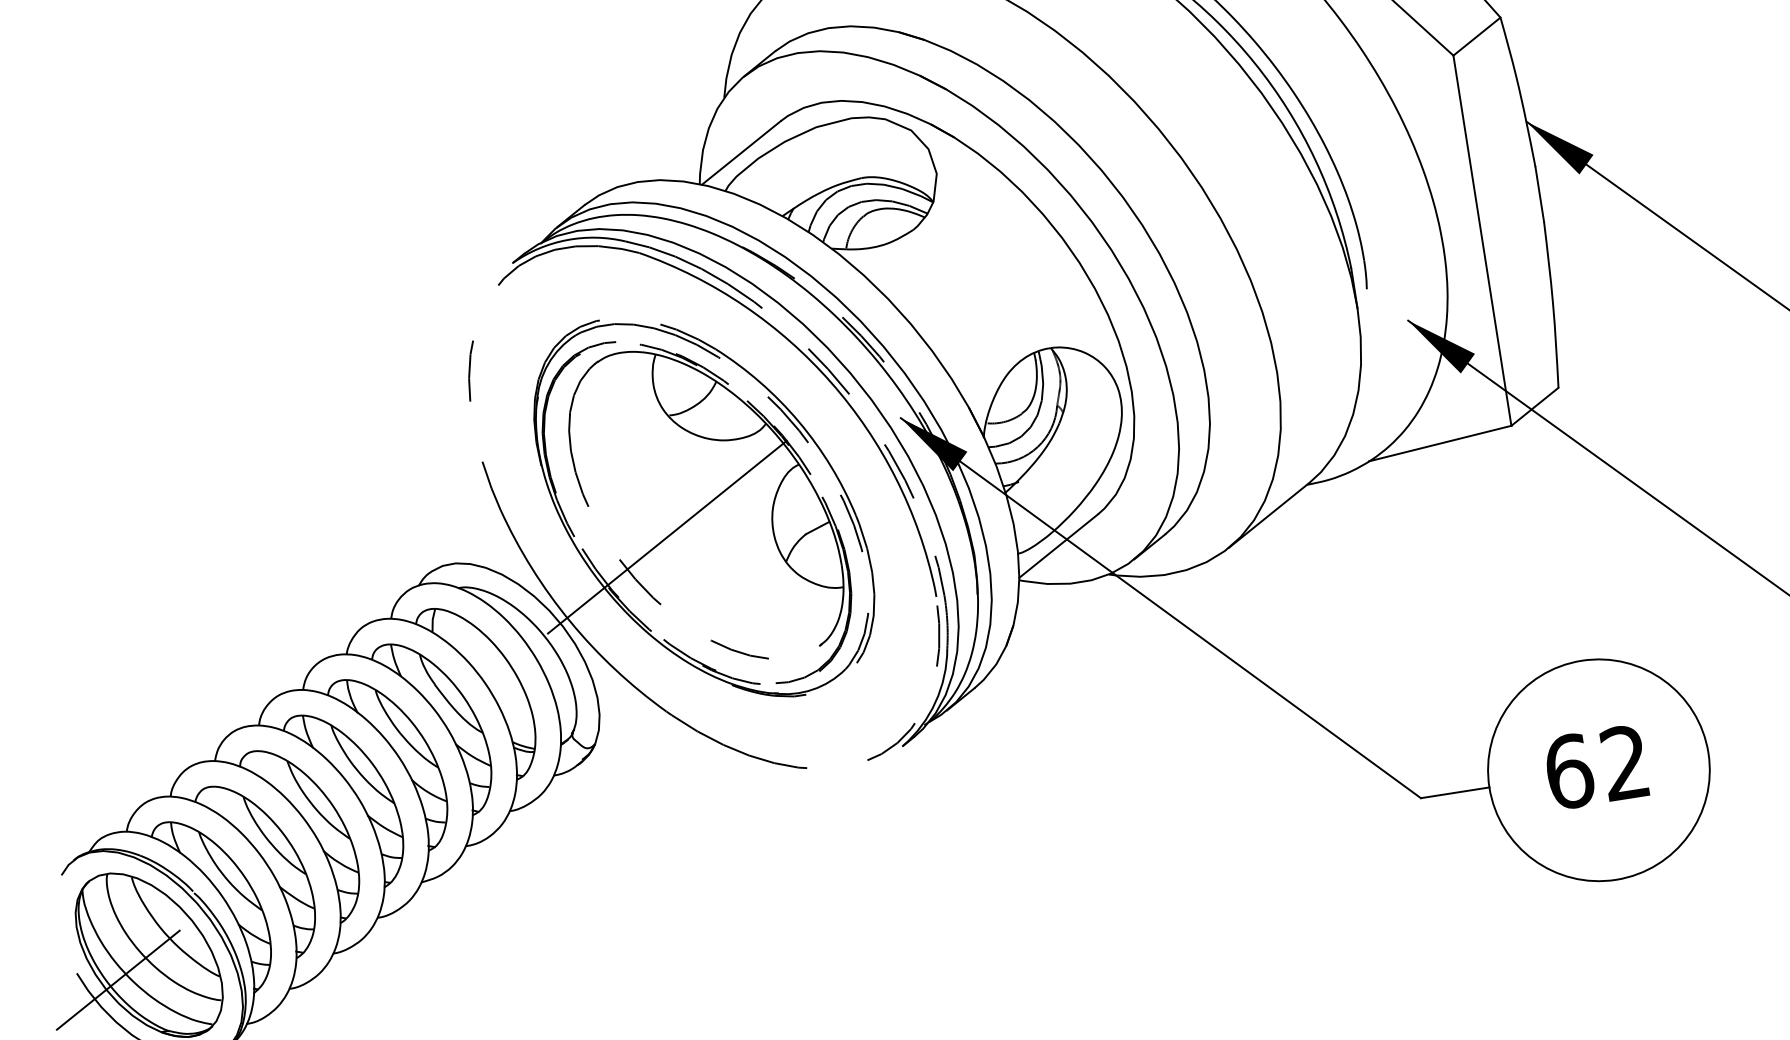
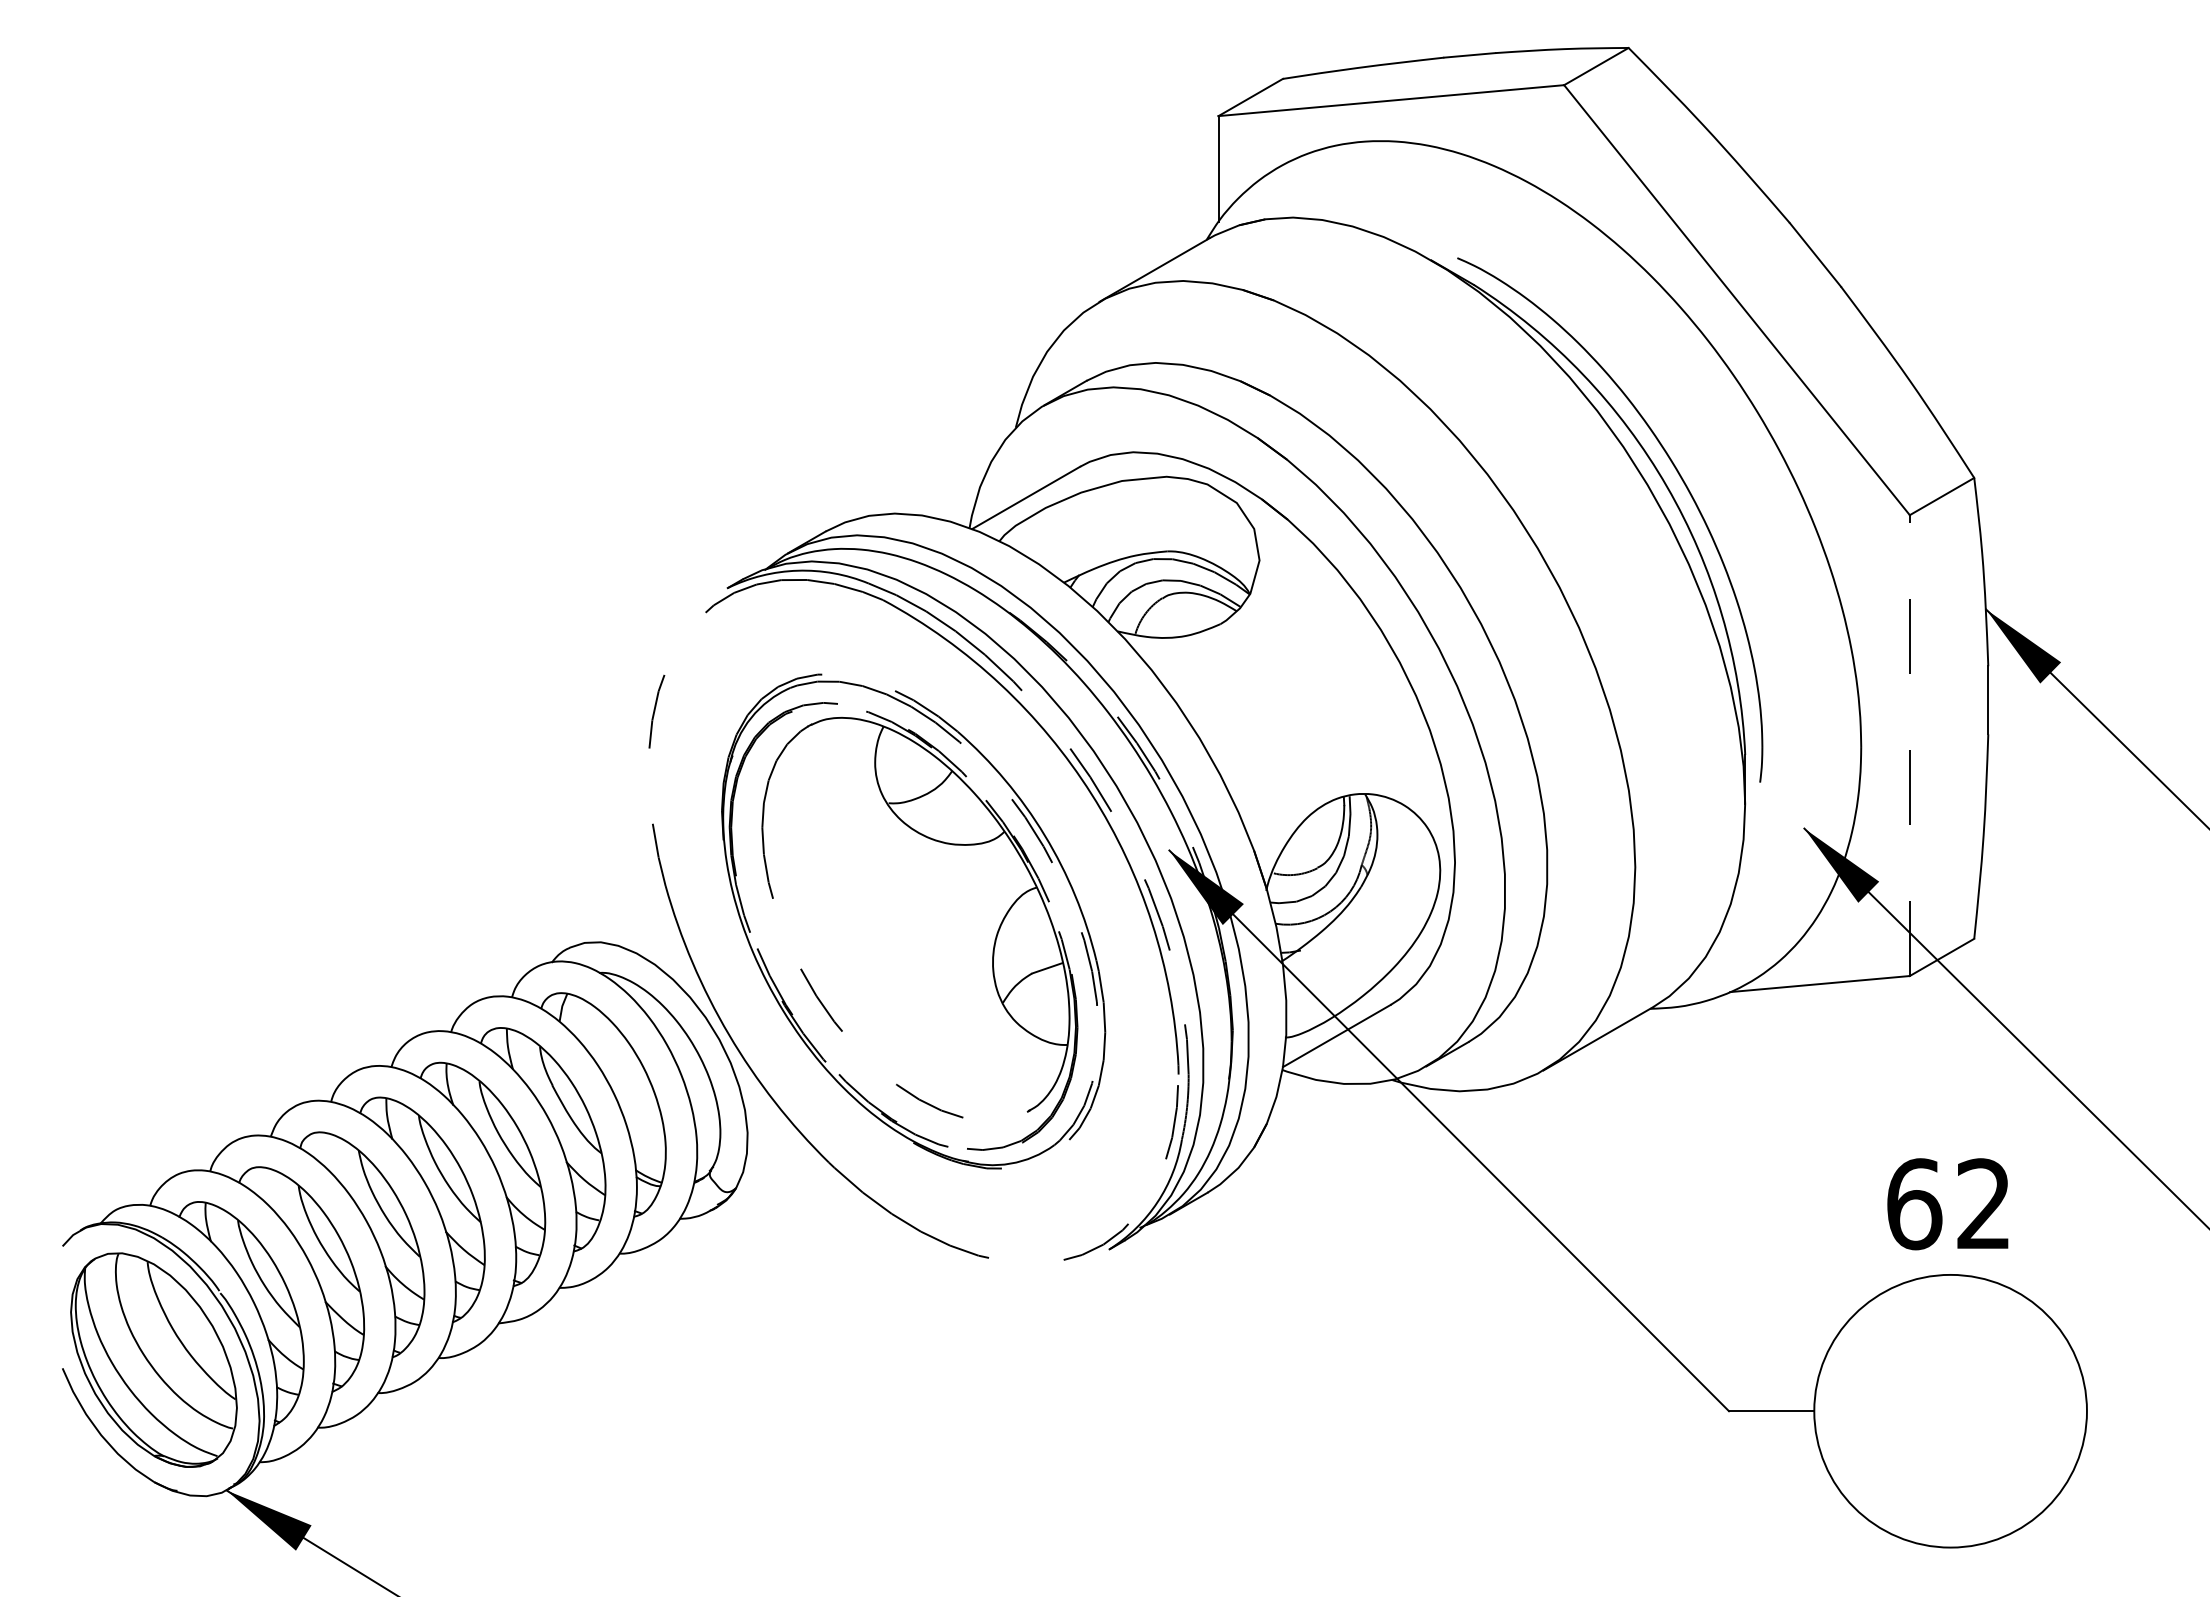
line: (1482, 240) -> (1909, 745), solid -> dashed
line: (666, 537) -> (862, 950), removed
text: (1595, 767) -> (1947, 1204), moved
line: (118, 980) -> (111, 1384), removed

